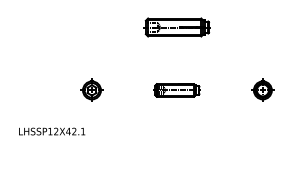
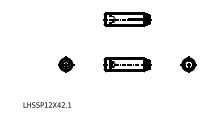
part: (176, 90) -> (126, 64), size x1.43
text: (52, 131) -> (47, 105), moved

